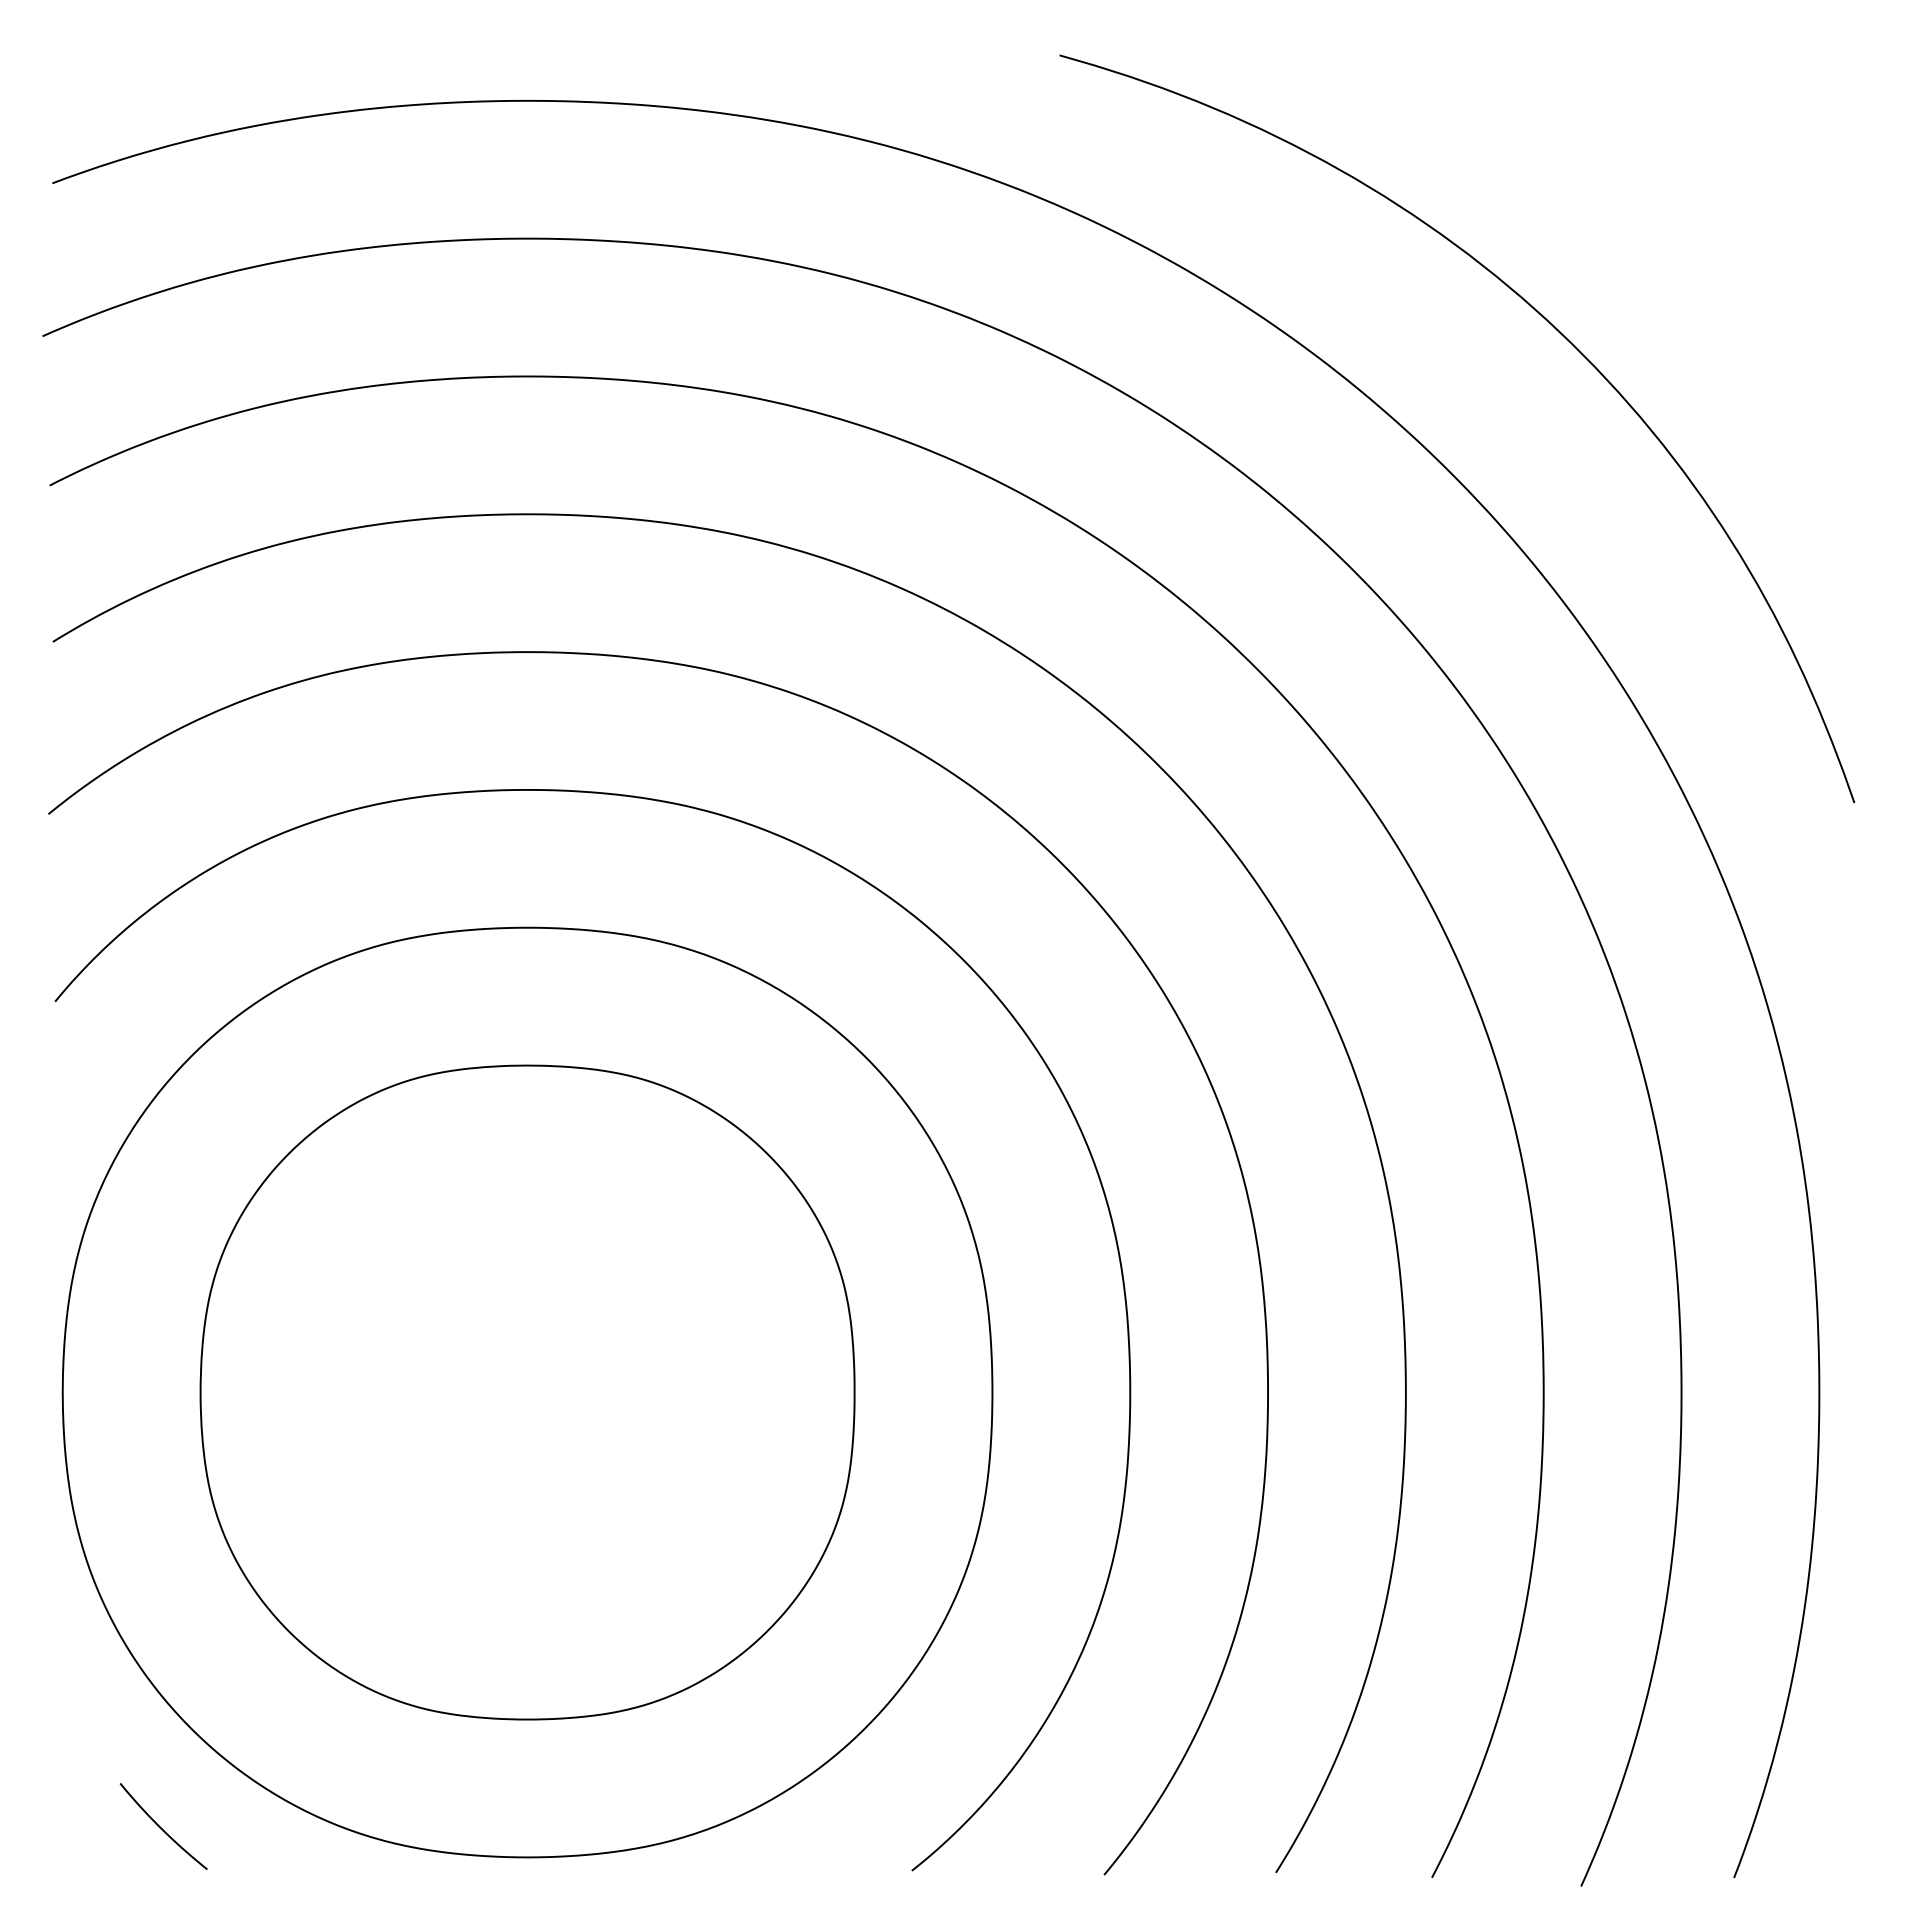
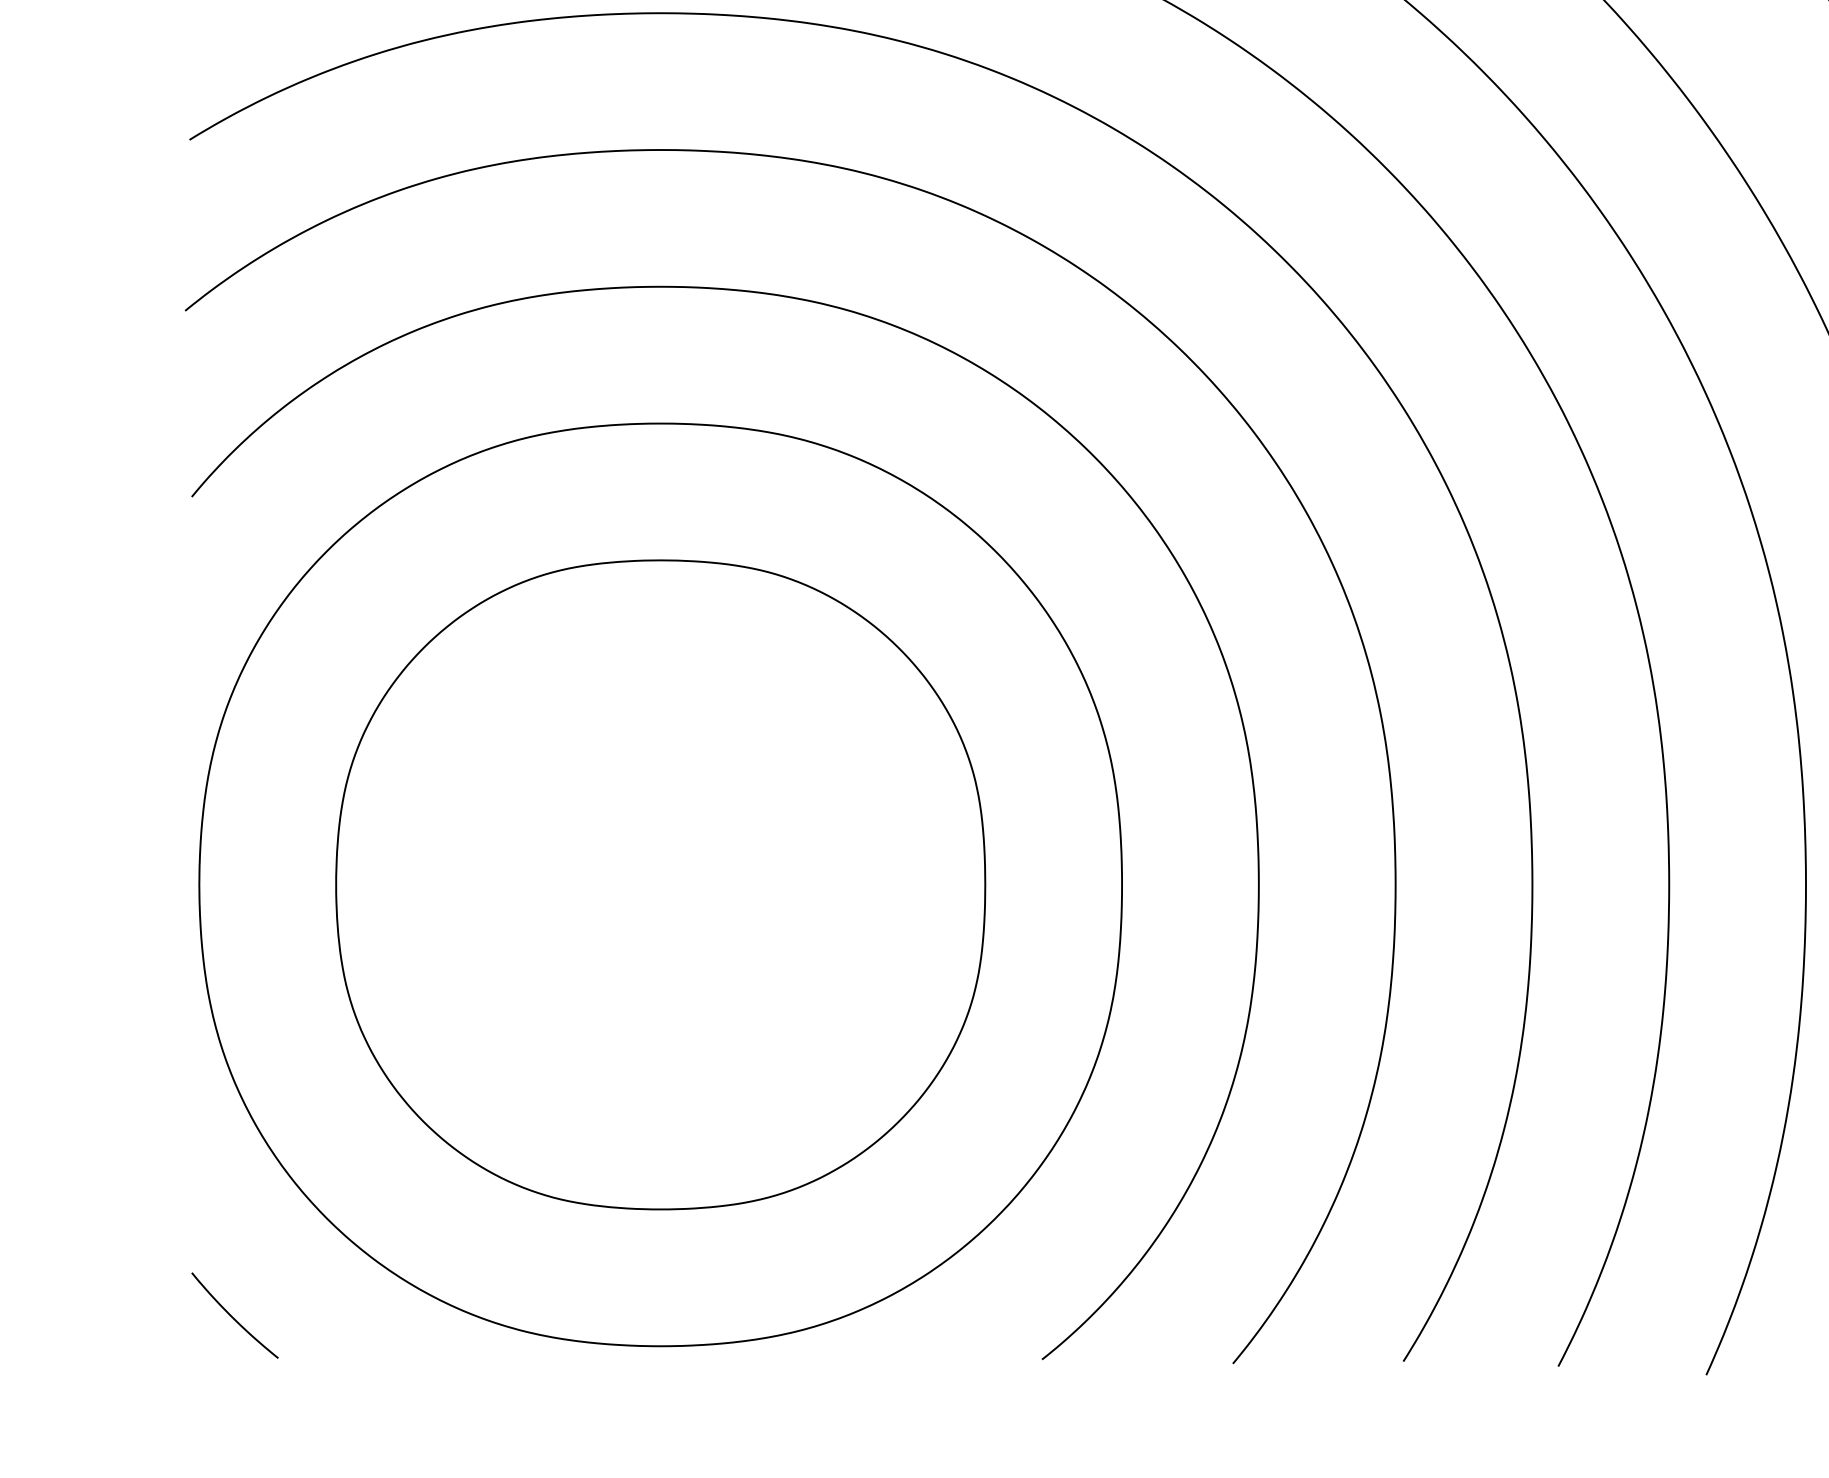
curve: (161, 1827) -> (232, 1316), moved

